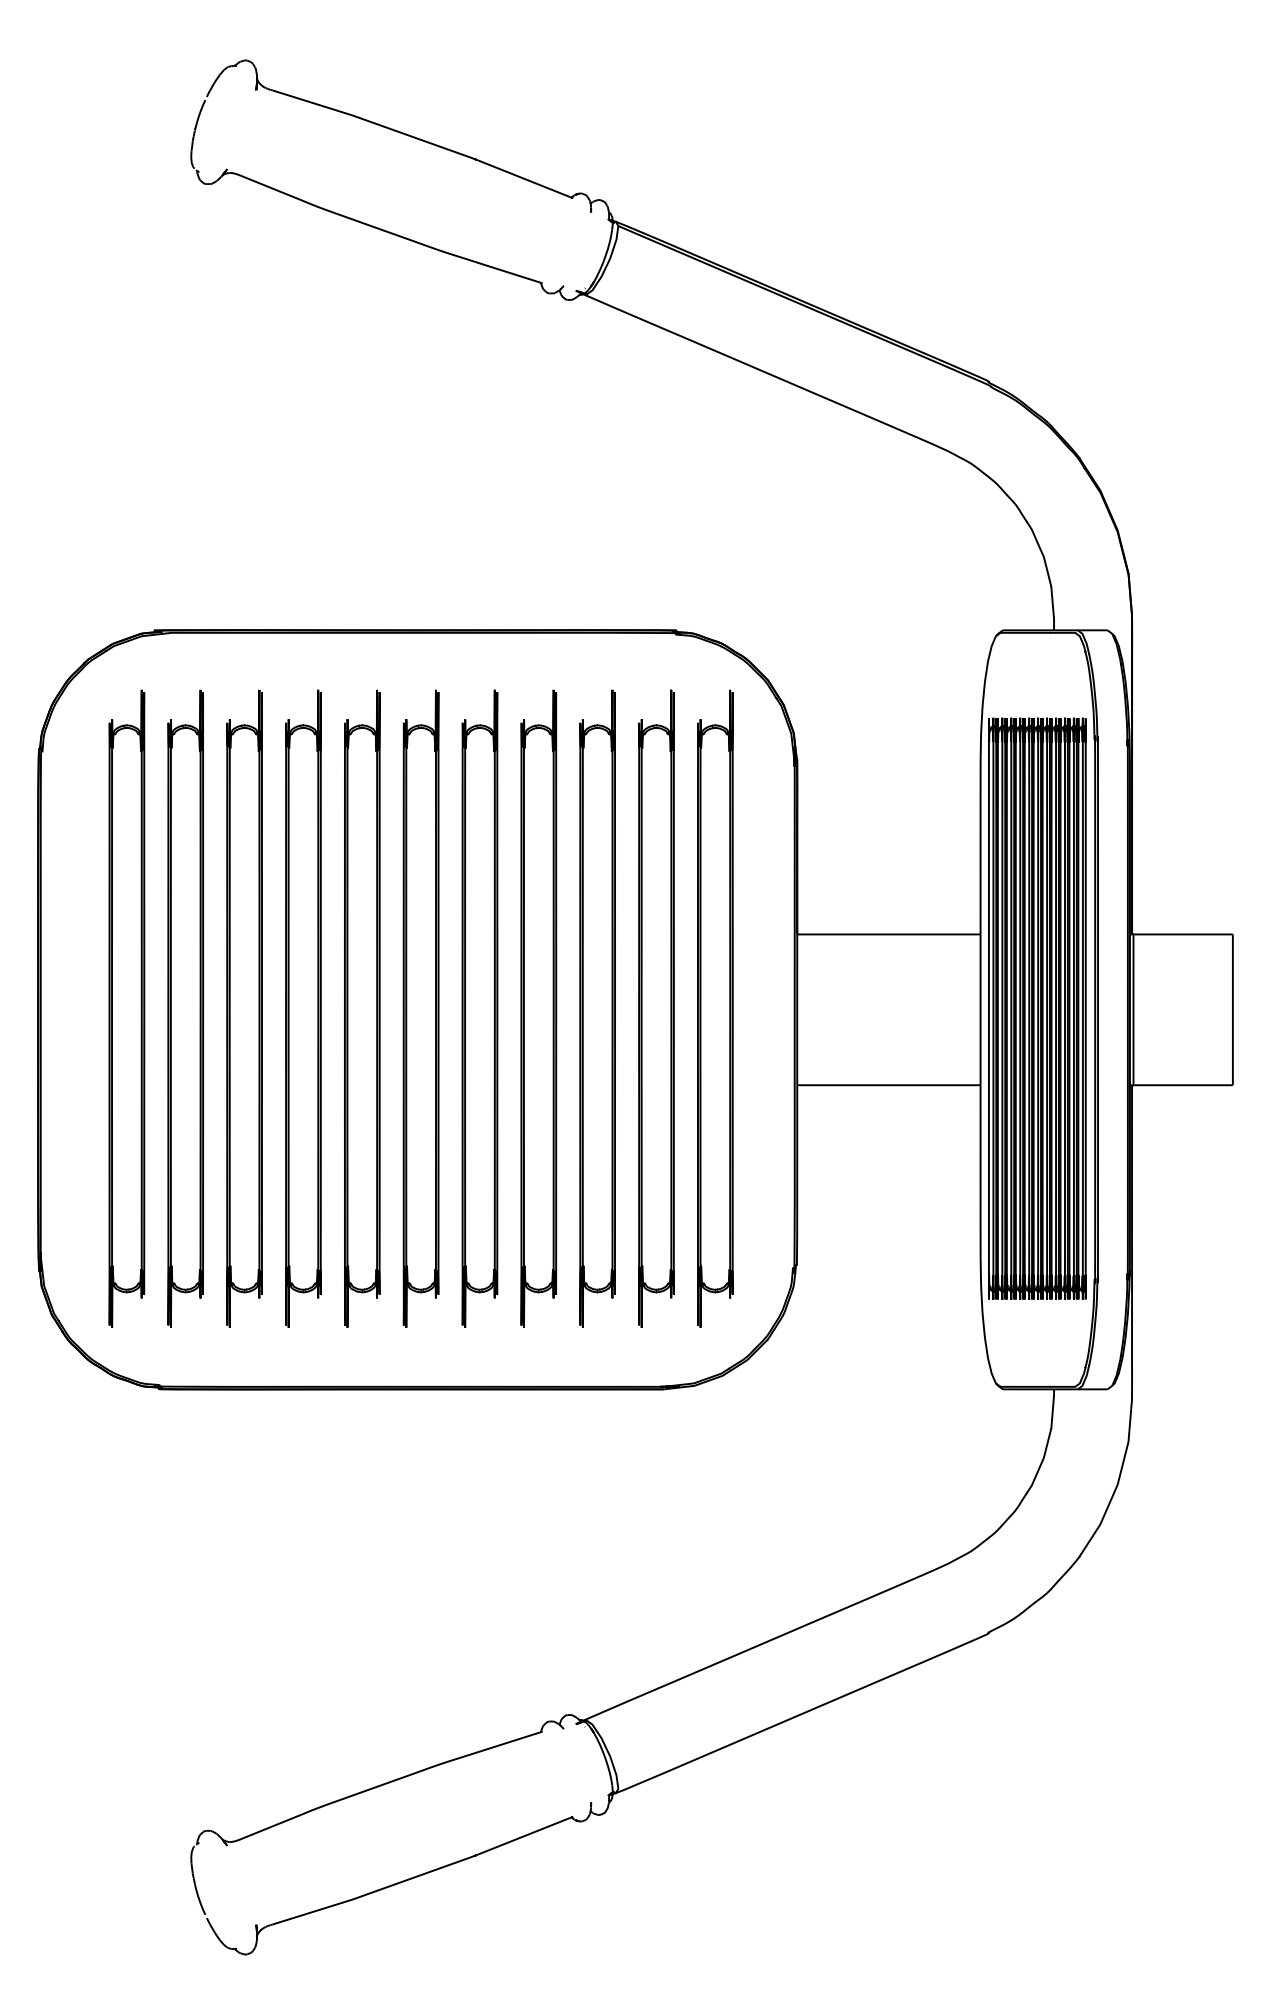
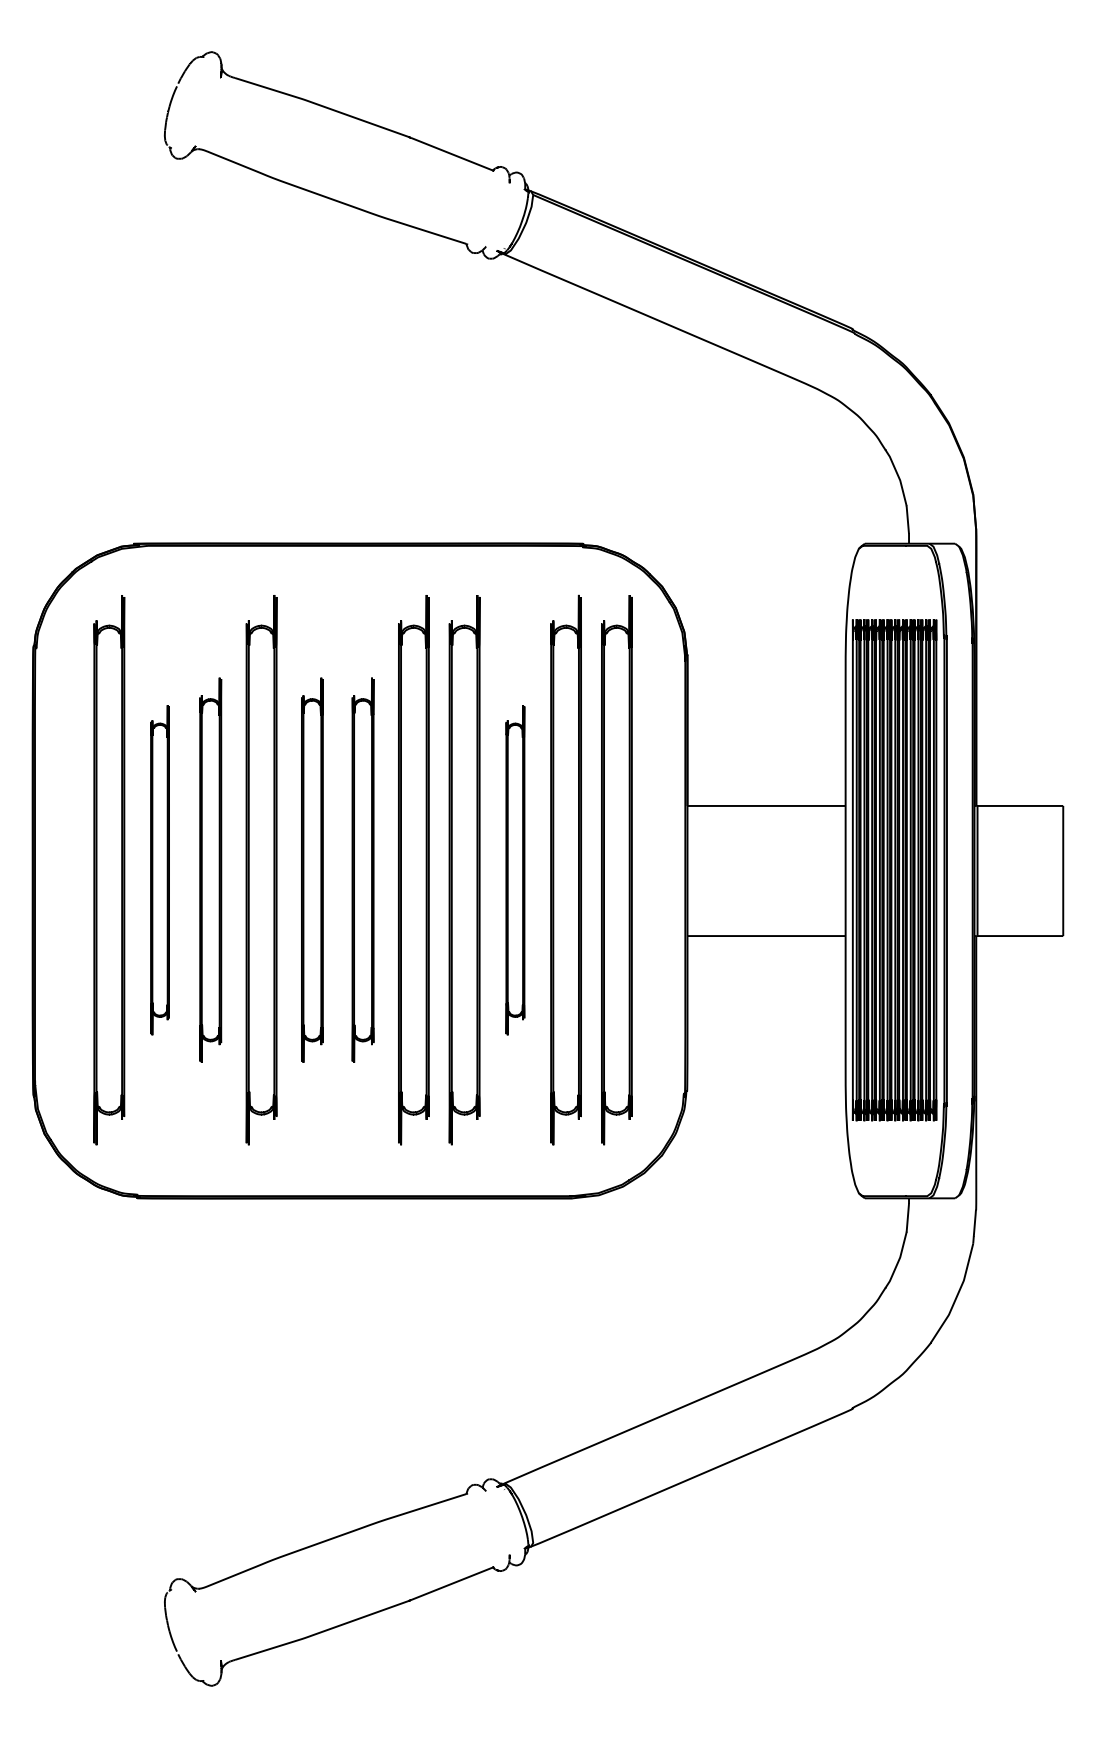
part: (185, 1009) -> (159, 870), size x0.6
part: (244, 1009) -> (210, 870), size x0.7
part: (362, 1009) -> (312, 870), size x0.7
part: (420, 1009) -> (362, 870), size x0.7
part: (597, 1009) -> (515, 870), size x0.6

